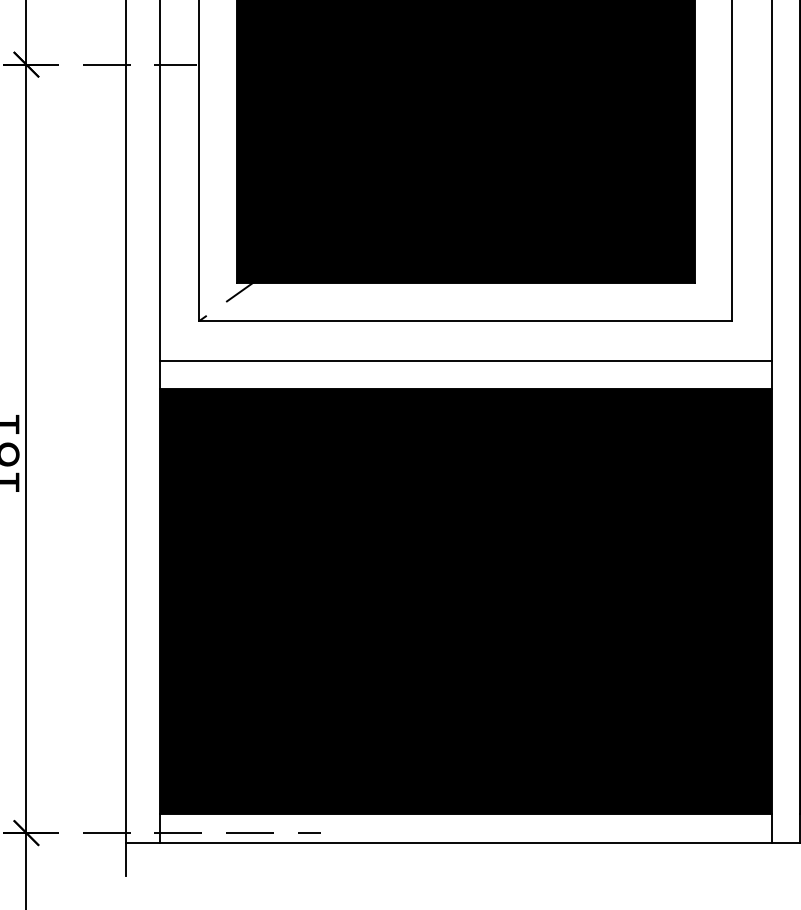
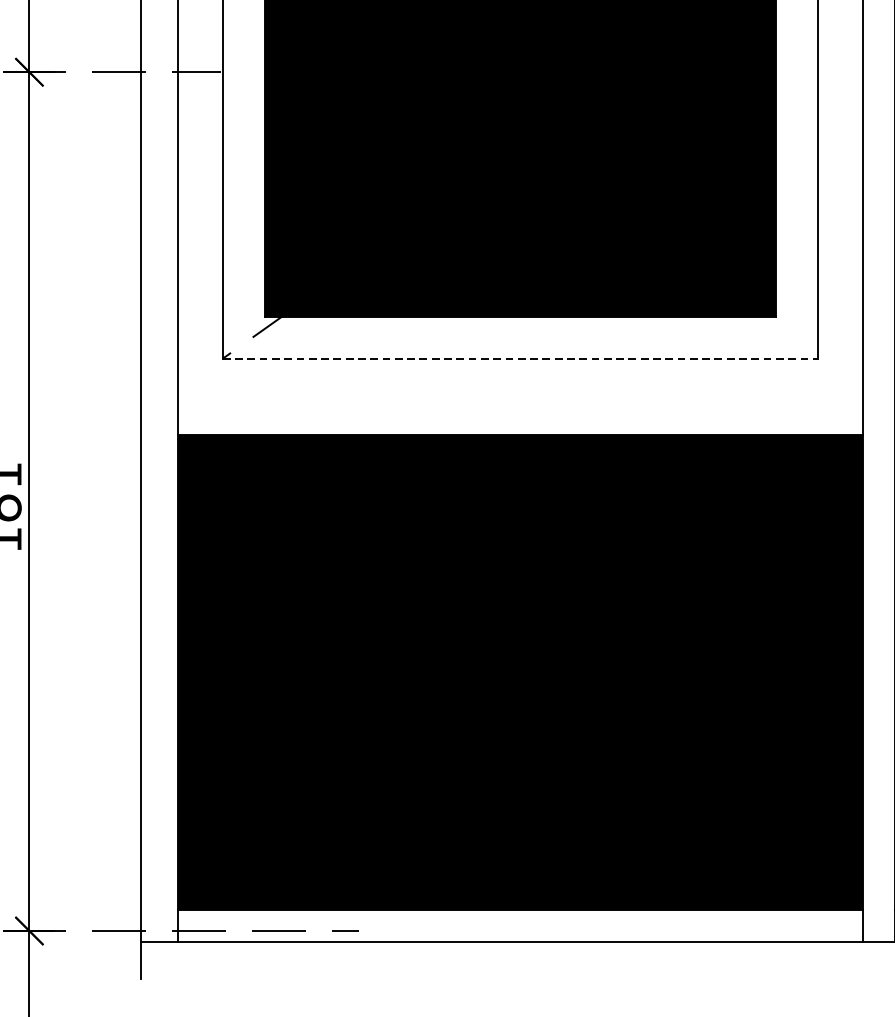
line: (466, 320) -> (521, 358), solid -> dashed
line: (465, 360) -> (520, 402), removed

